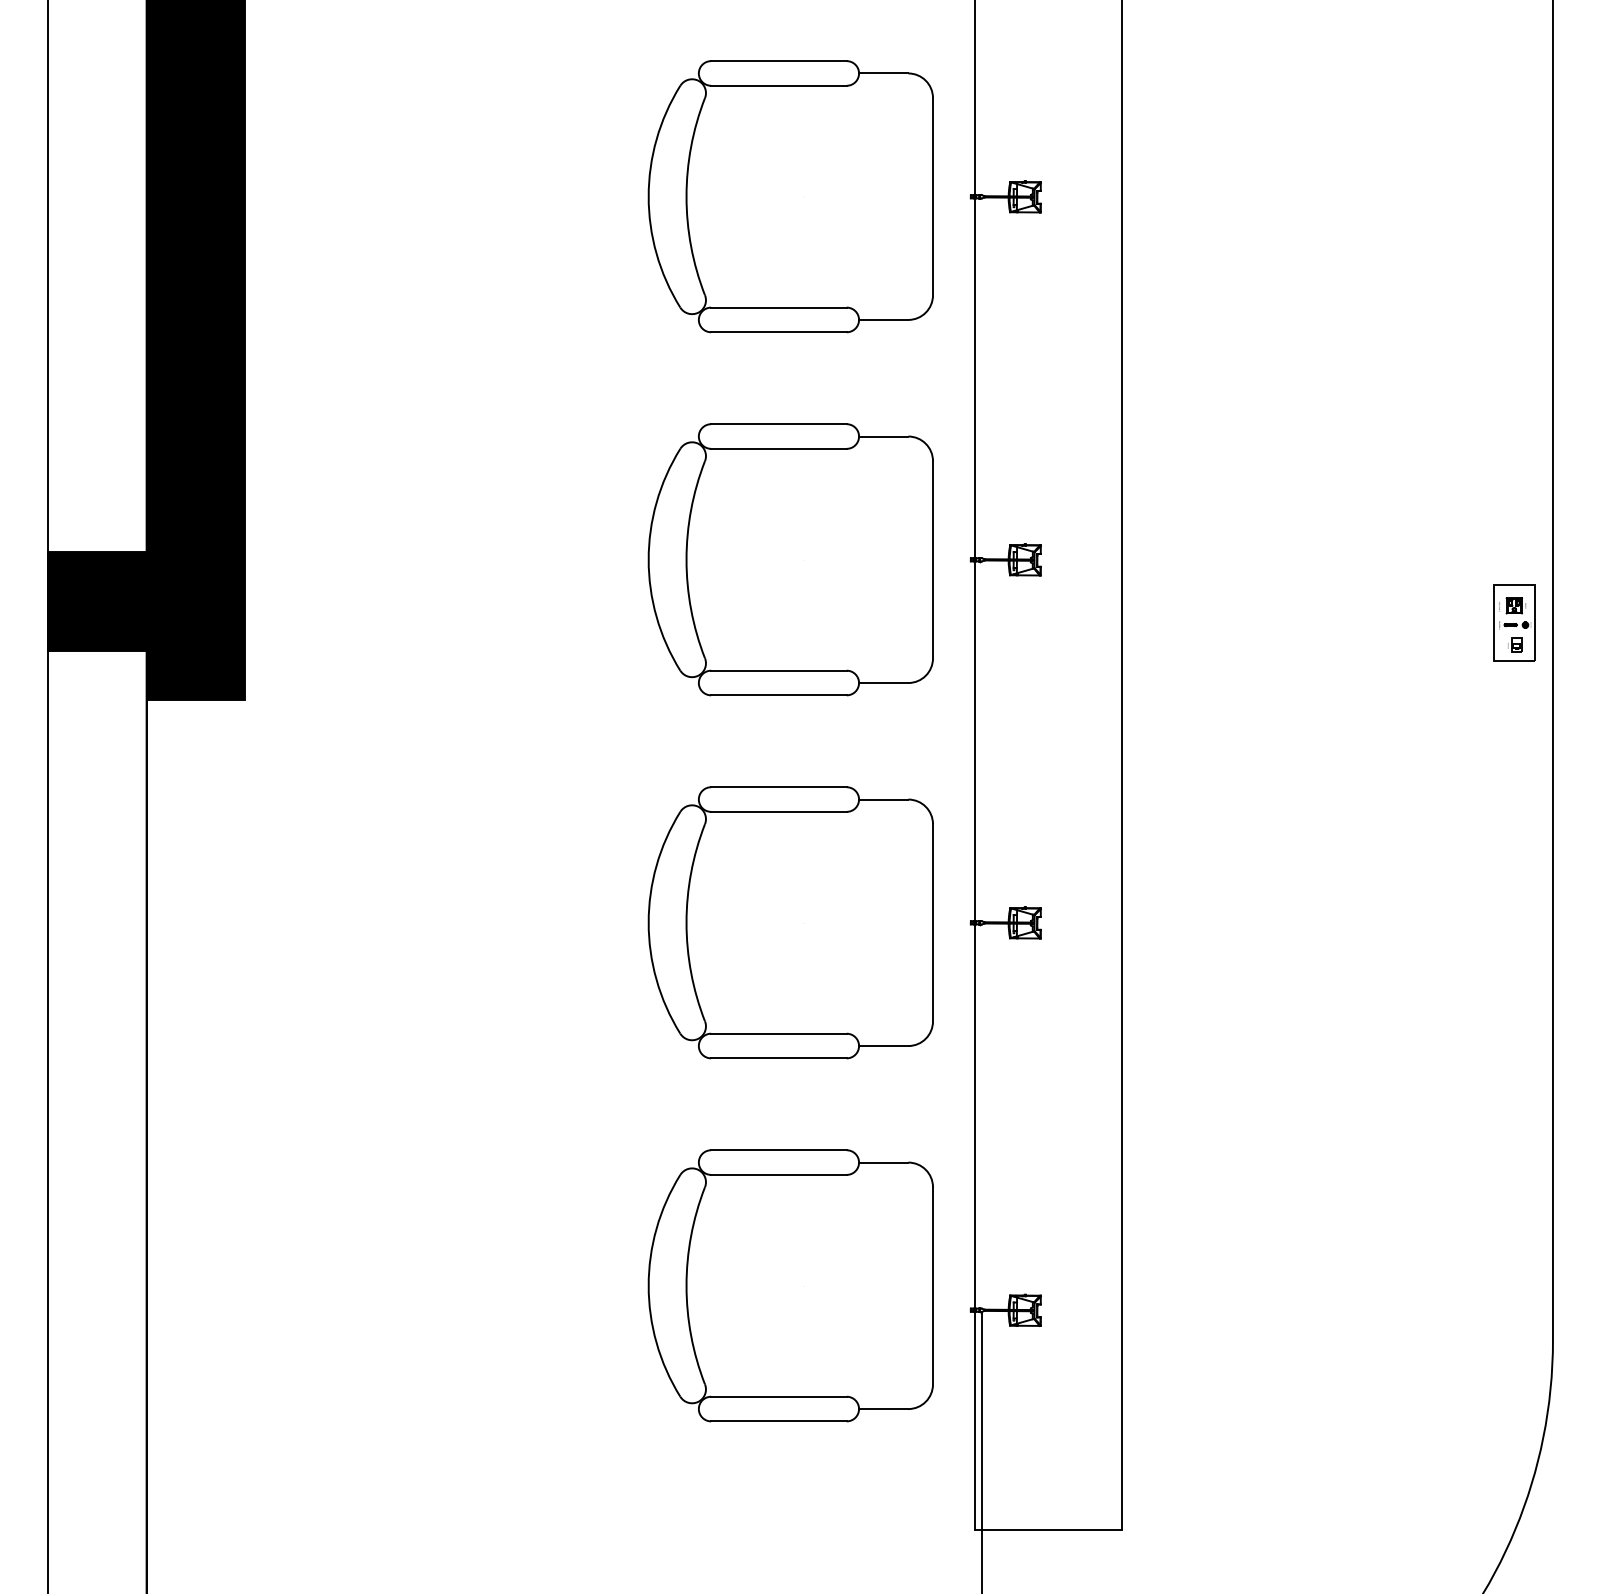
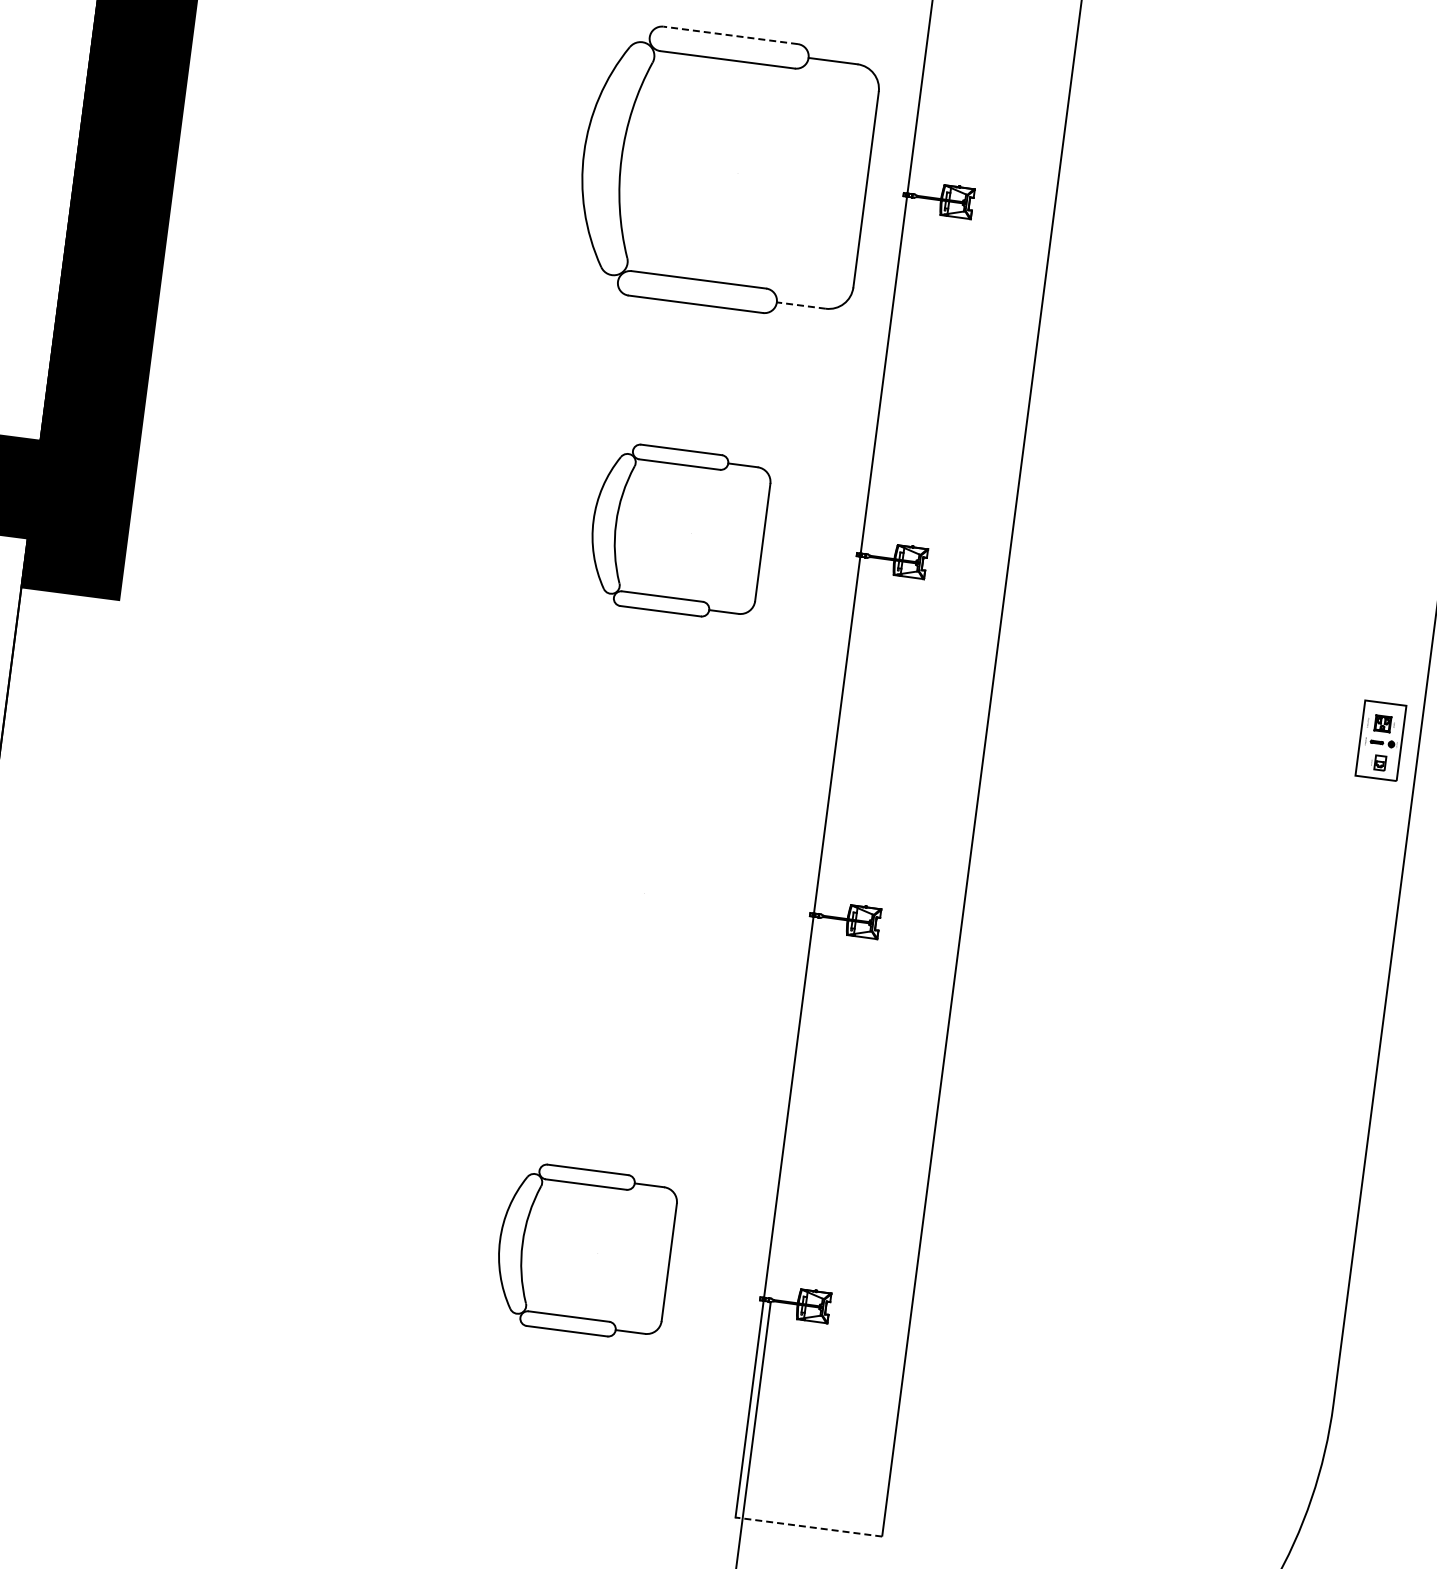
line: (778, 61) -> (730, 35), solid -> dashed
line: (883, 319) -> (801, 305), solid -> dashed
part: (790, 559) -> (678, 531), size x0.6
part: (1514, 622) -> (1380, 740), moved
part: (790, 922) -> (631, 891), removed
part: (790, 1285) -> (584, 1251), size x0.6
line: (1048, 1530) -> (808, 1527), solid -> dashed

